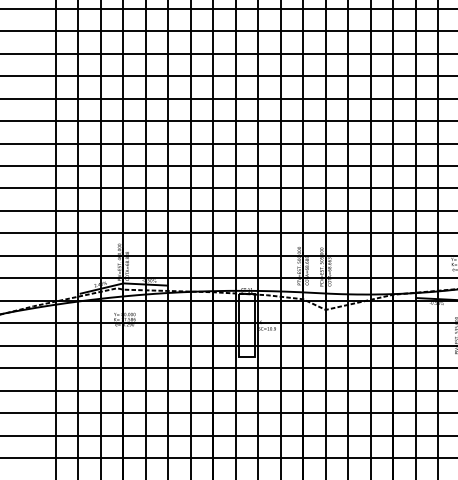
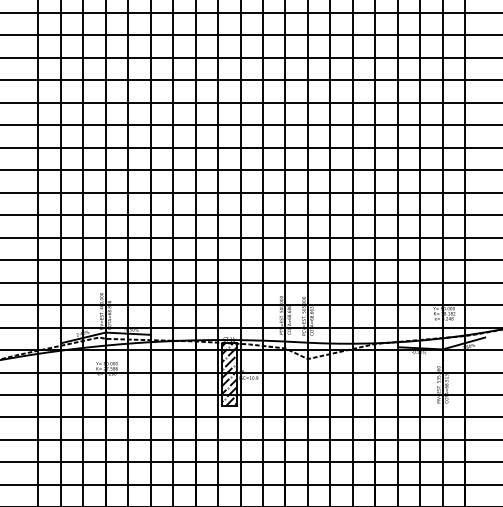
hatch: (246, 325) -> (228, 374), added

